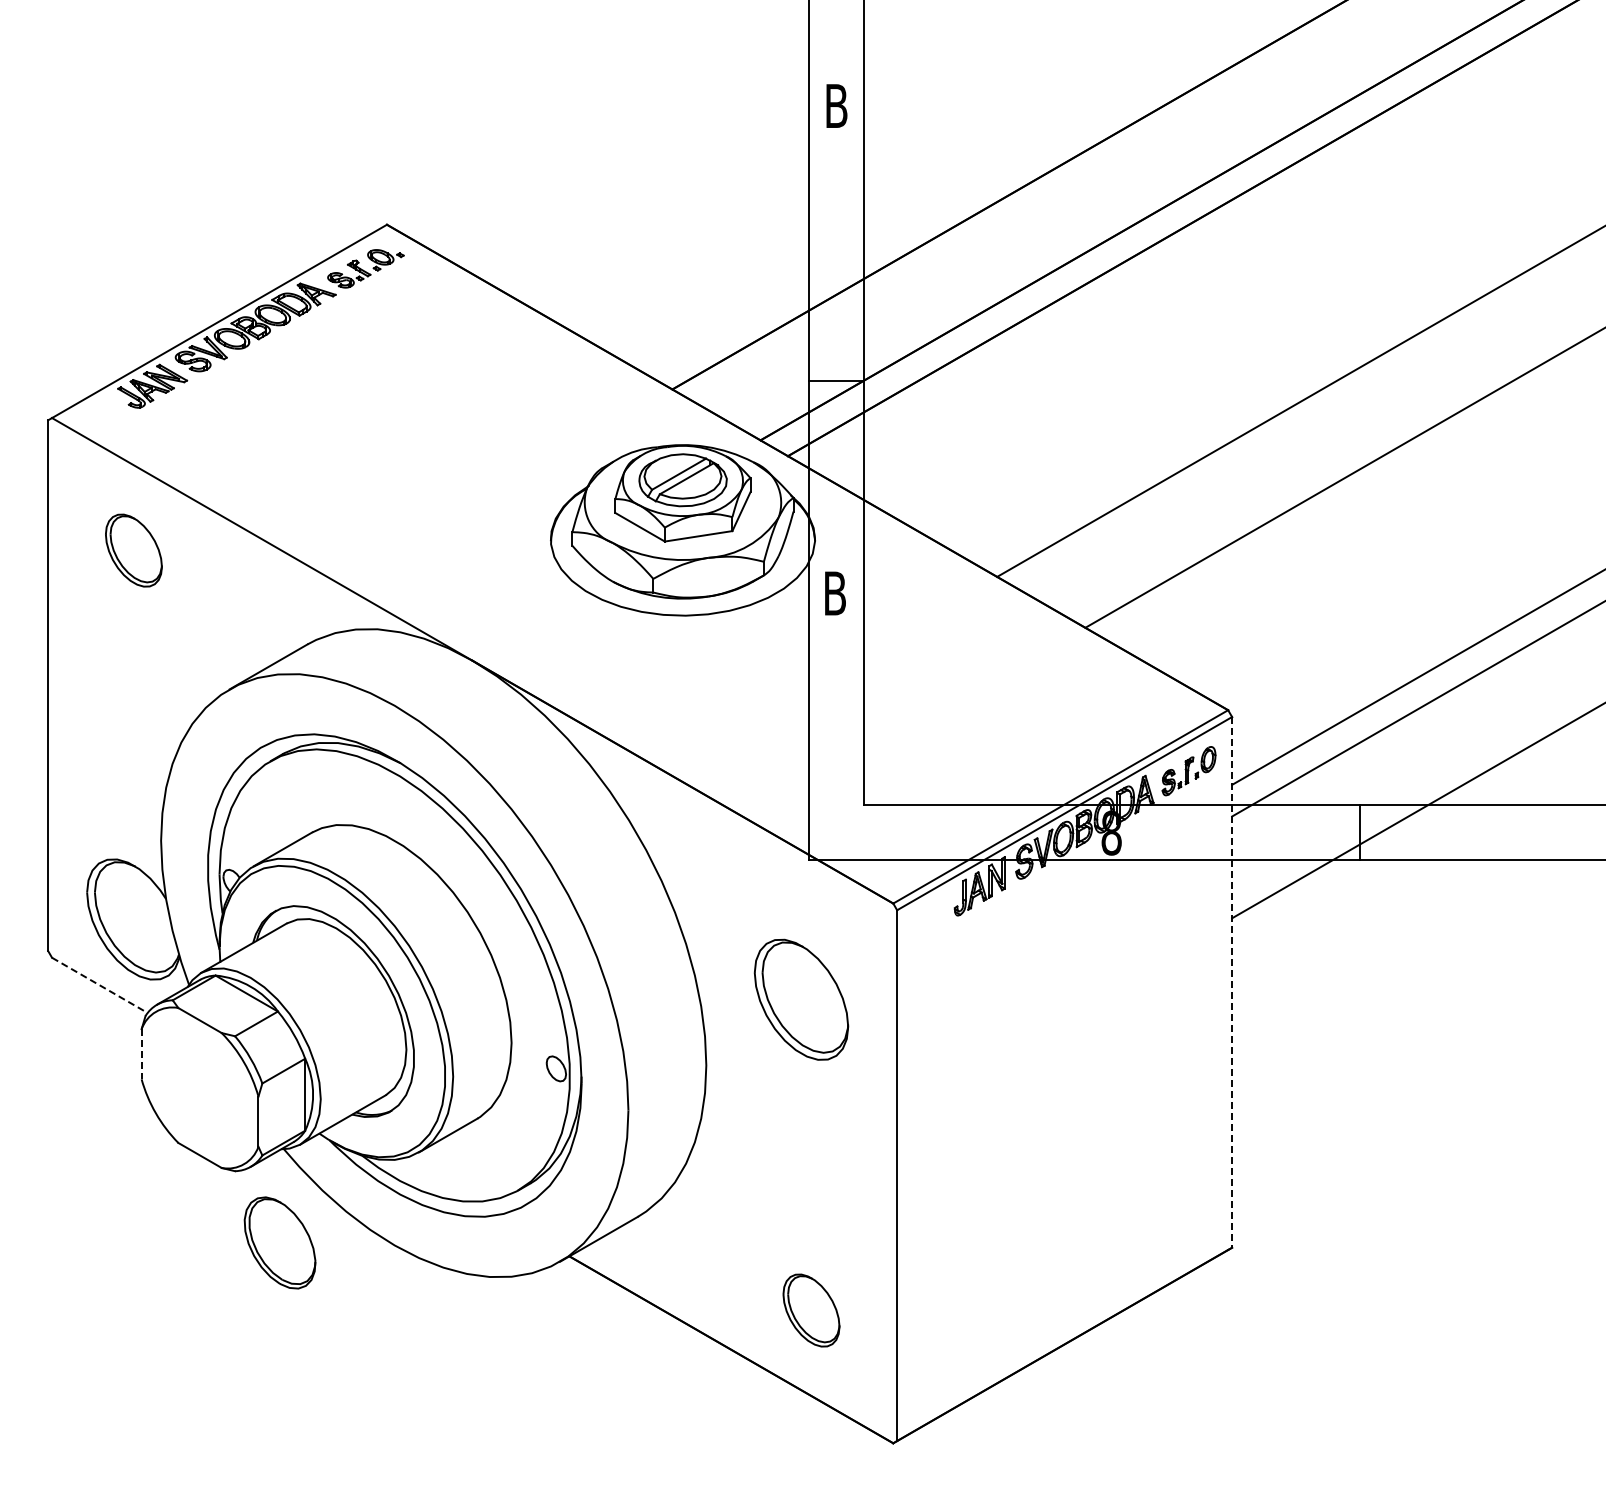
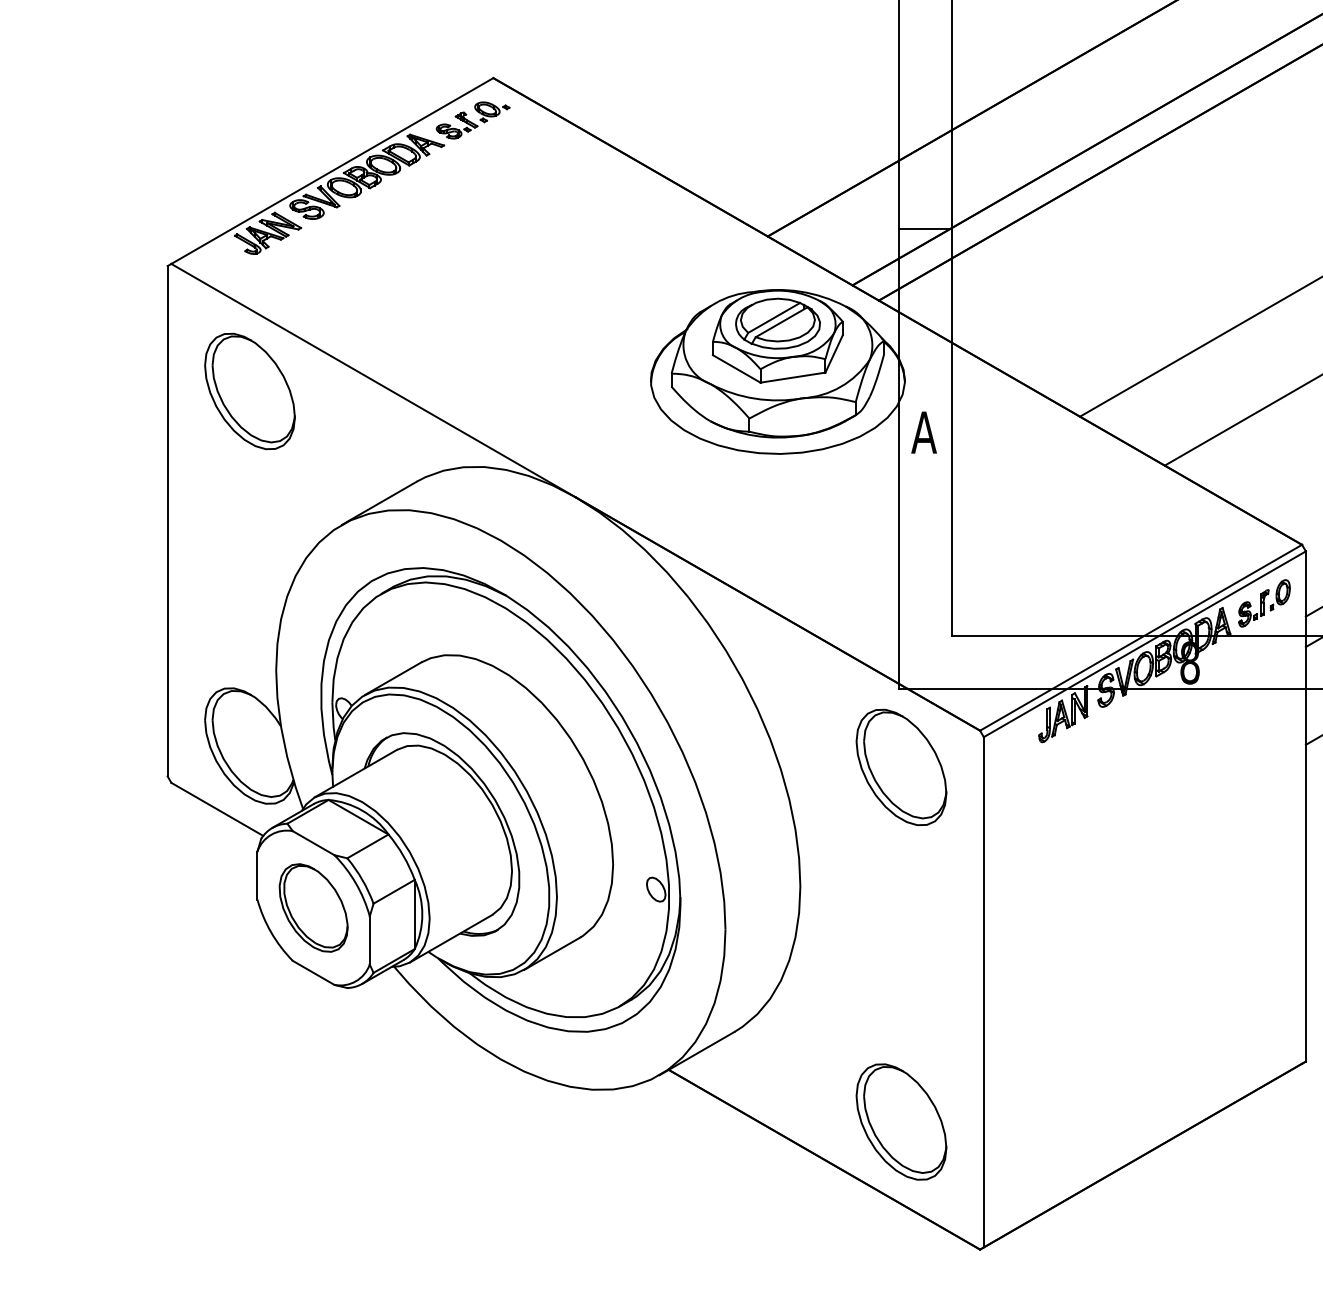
part: (133, 550) -> (249, 391), size x1.67
text: (834, 593) -> (923, 432), B -> A
line: (1232, 982) -> (1306, 806), dashed -> solid
line: (100, 985) -> (217, 809), dashed -> solid
part: (801, 999) -> (901, 767), moved
line: (141, 1054) -> (257, 875), dashed -> solid
part: (279, 1242) -> (313, 907), moved
part: (811, 1310) -> (901, 1121), size x1.67

